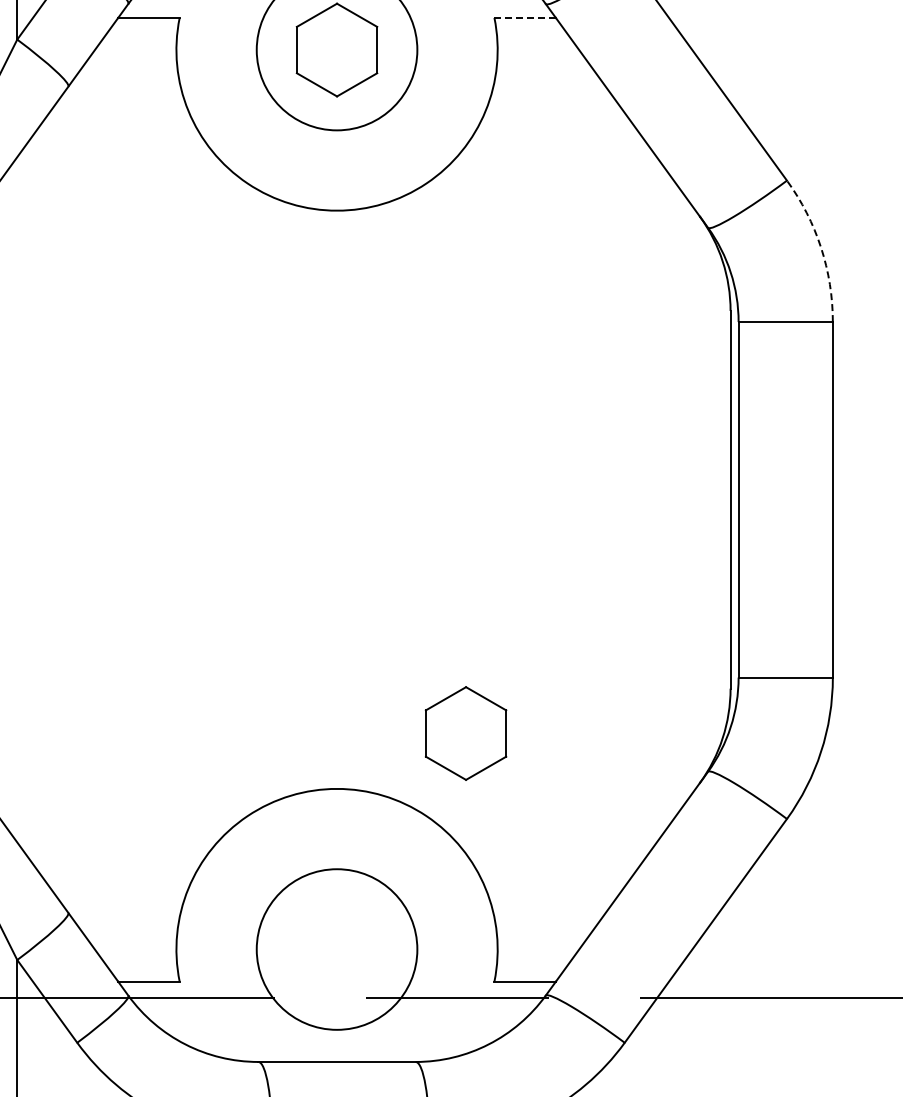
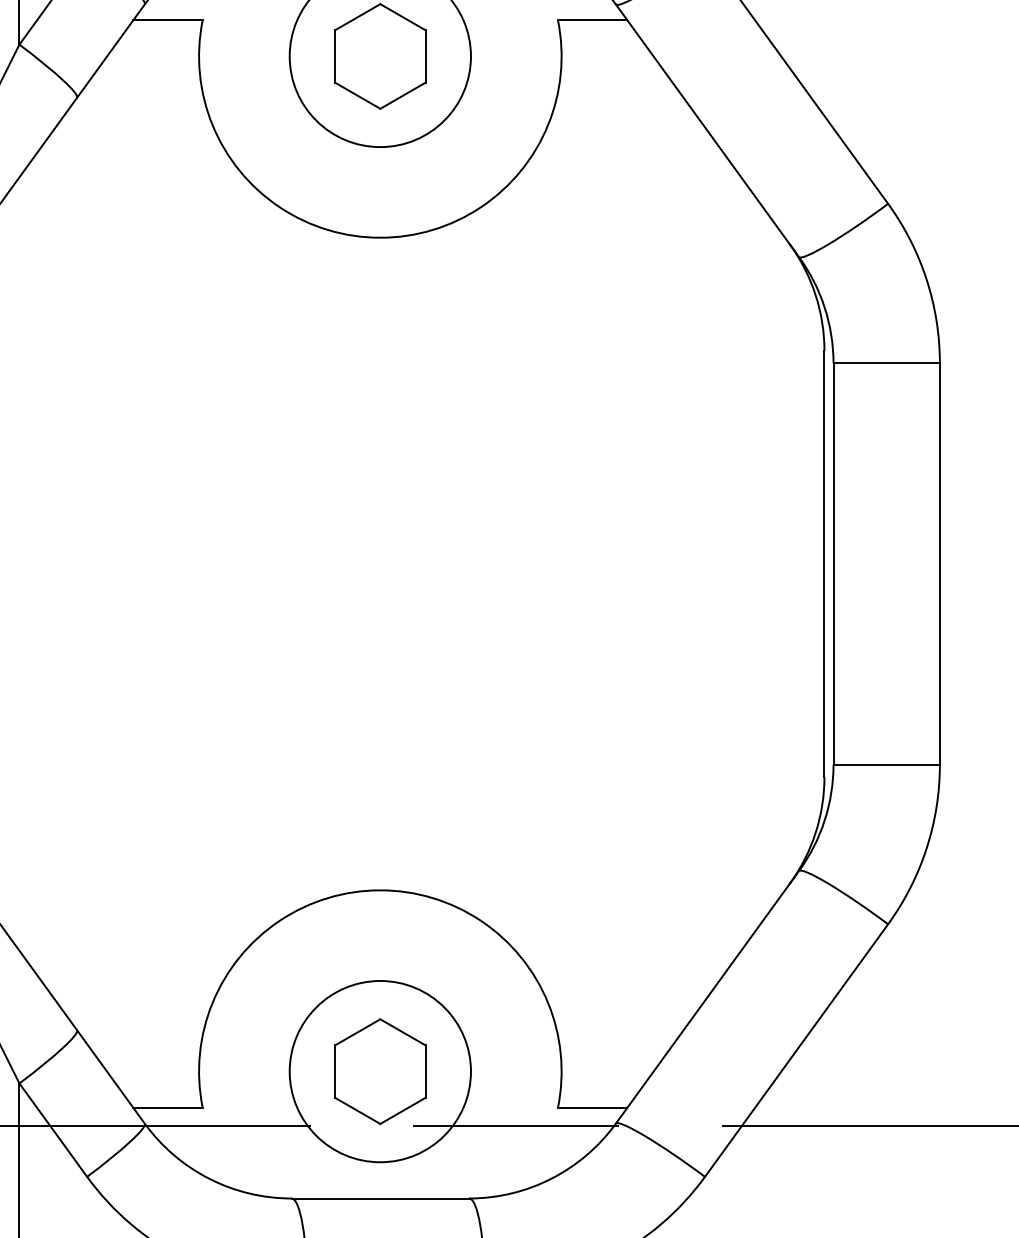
line: (525, 17) -> (593, 19), dashed -> solid
arc: (821, 247) -> (927, 279), dashed -> solid
part: (465, 733) -> (379, 1071), moved

